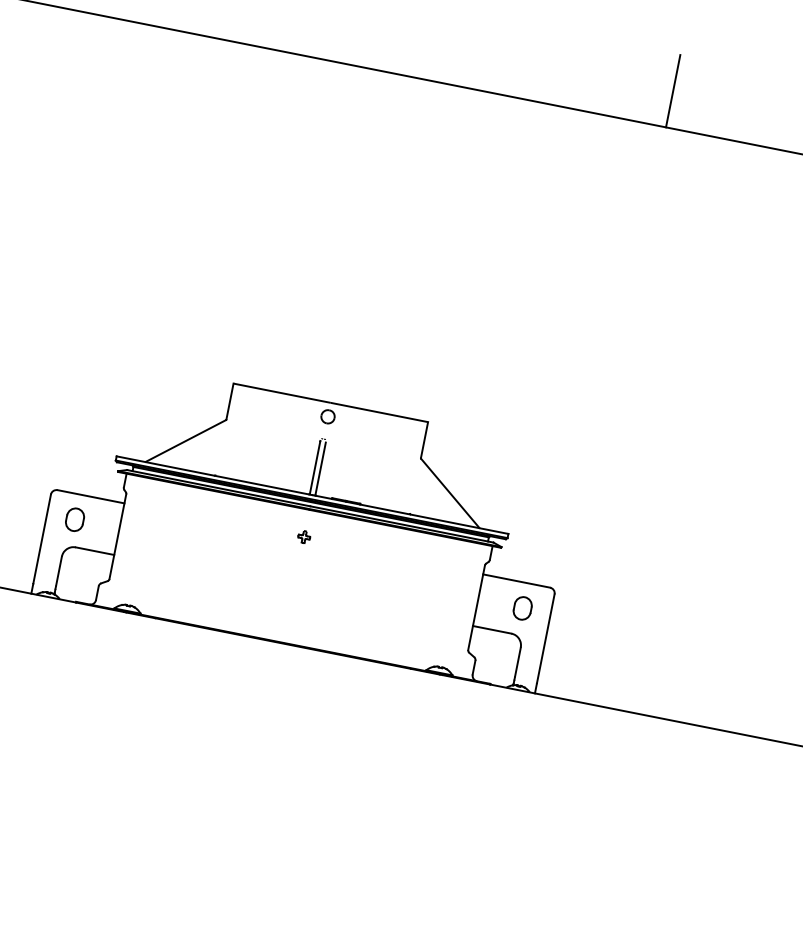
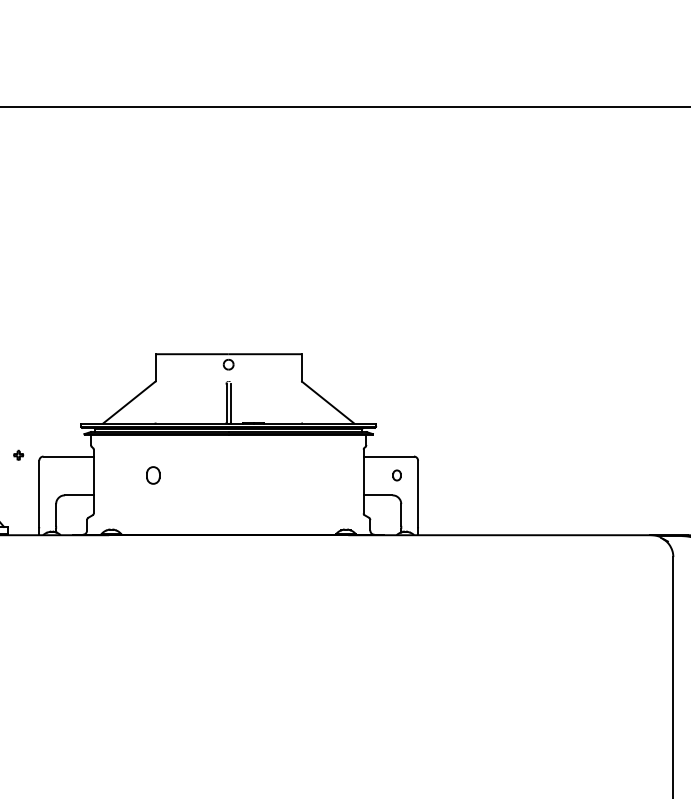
line: (672, 90) -> (431, 79), removed
part: (75, 519) -> (153, 475), moved
part: (304, 536) -> (18, 454), moved
part: (521, 608) -> (396, 475), size x0.6

